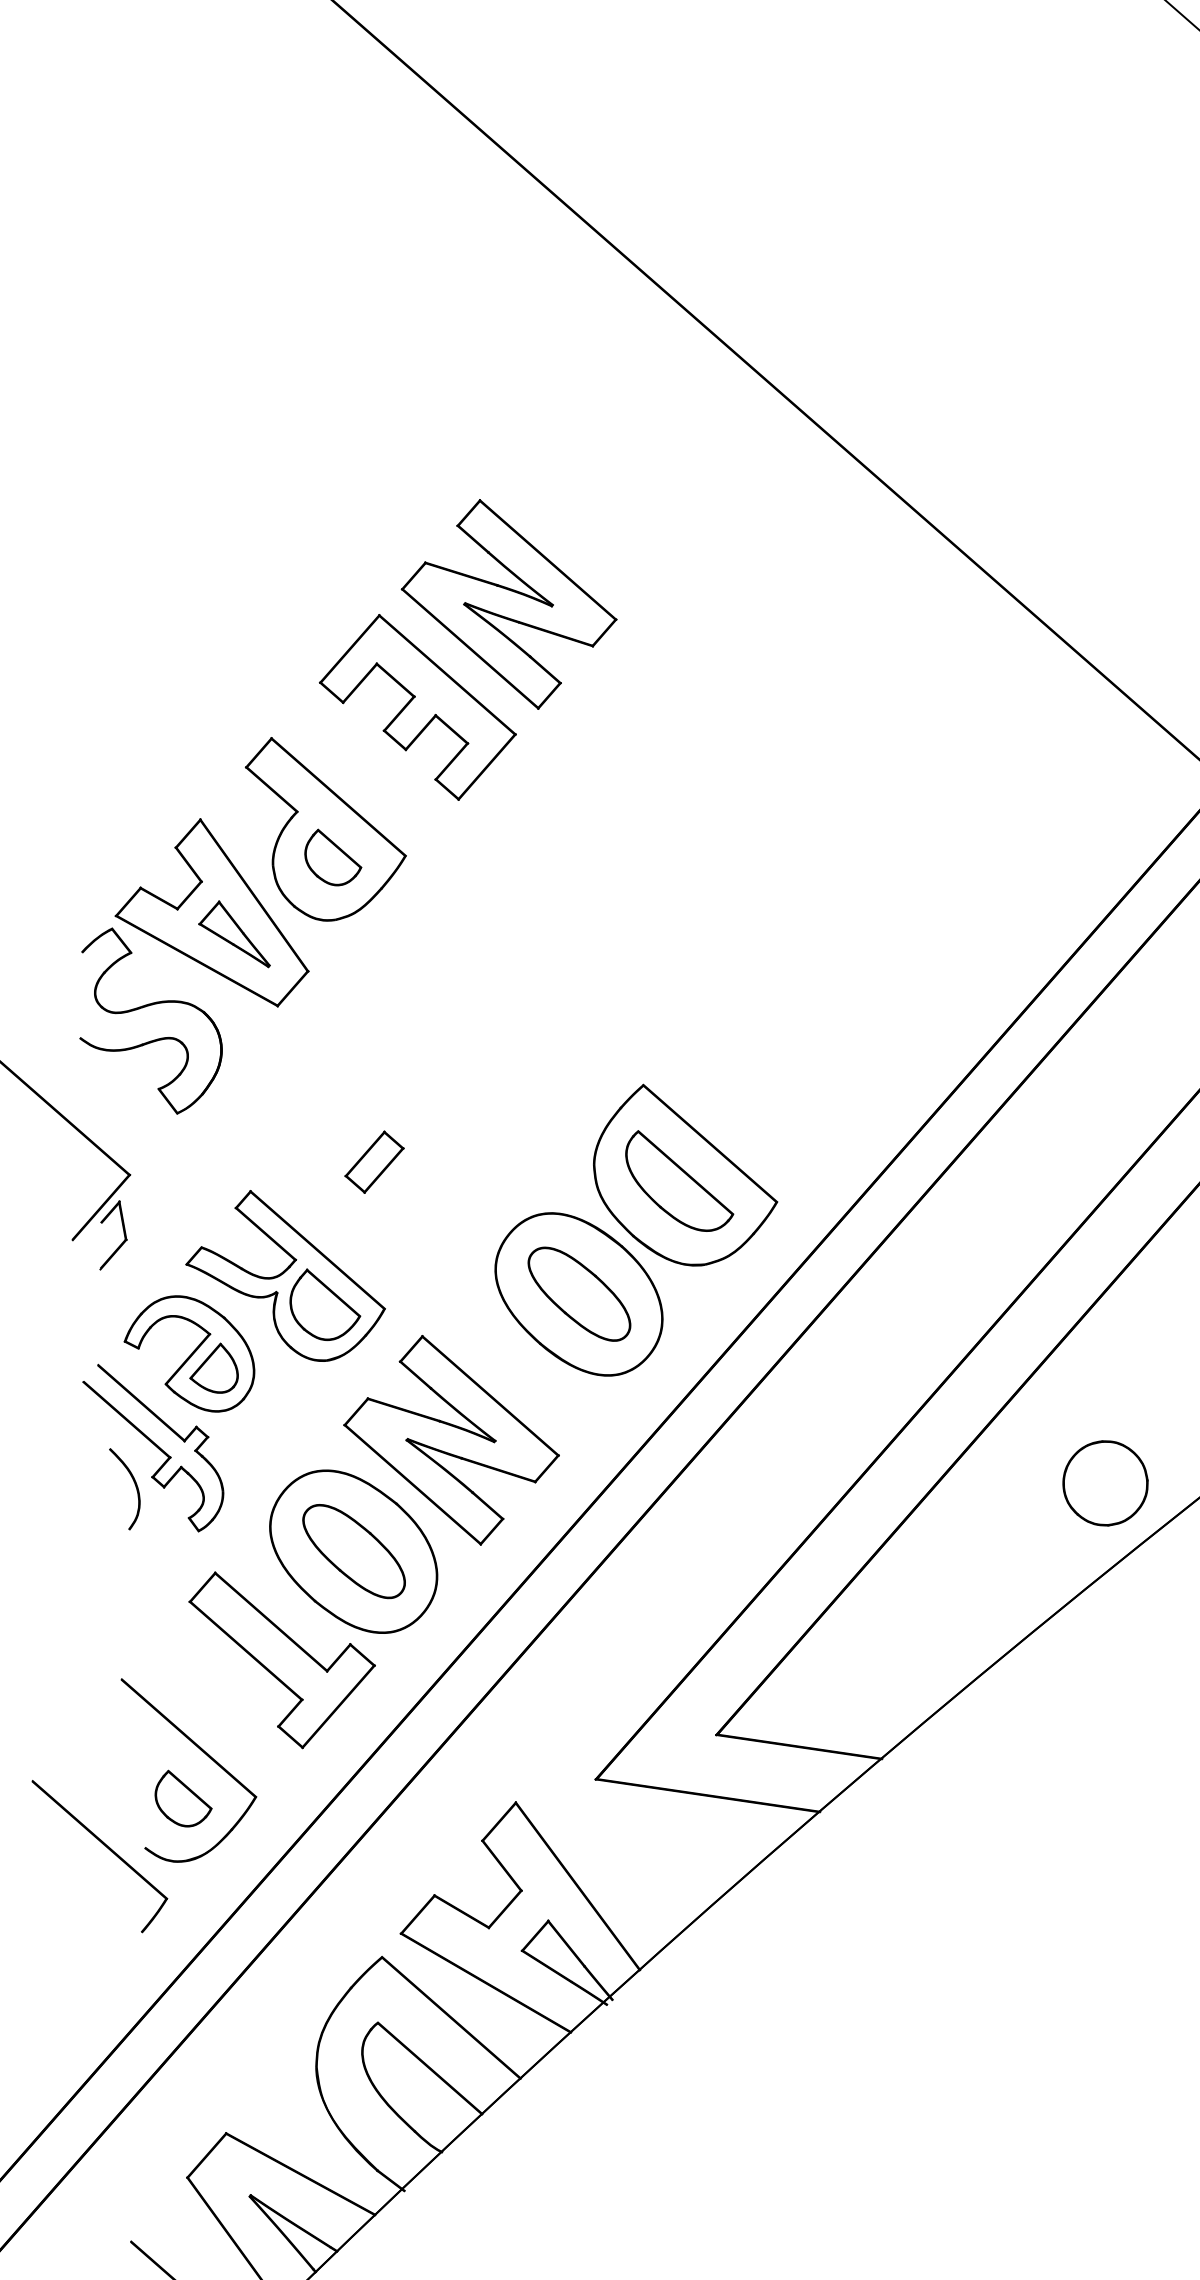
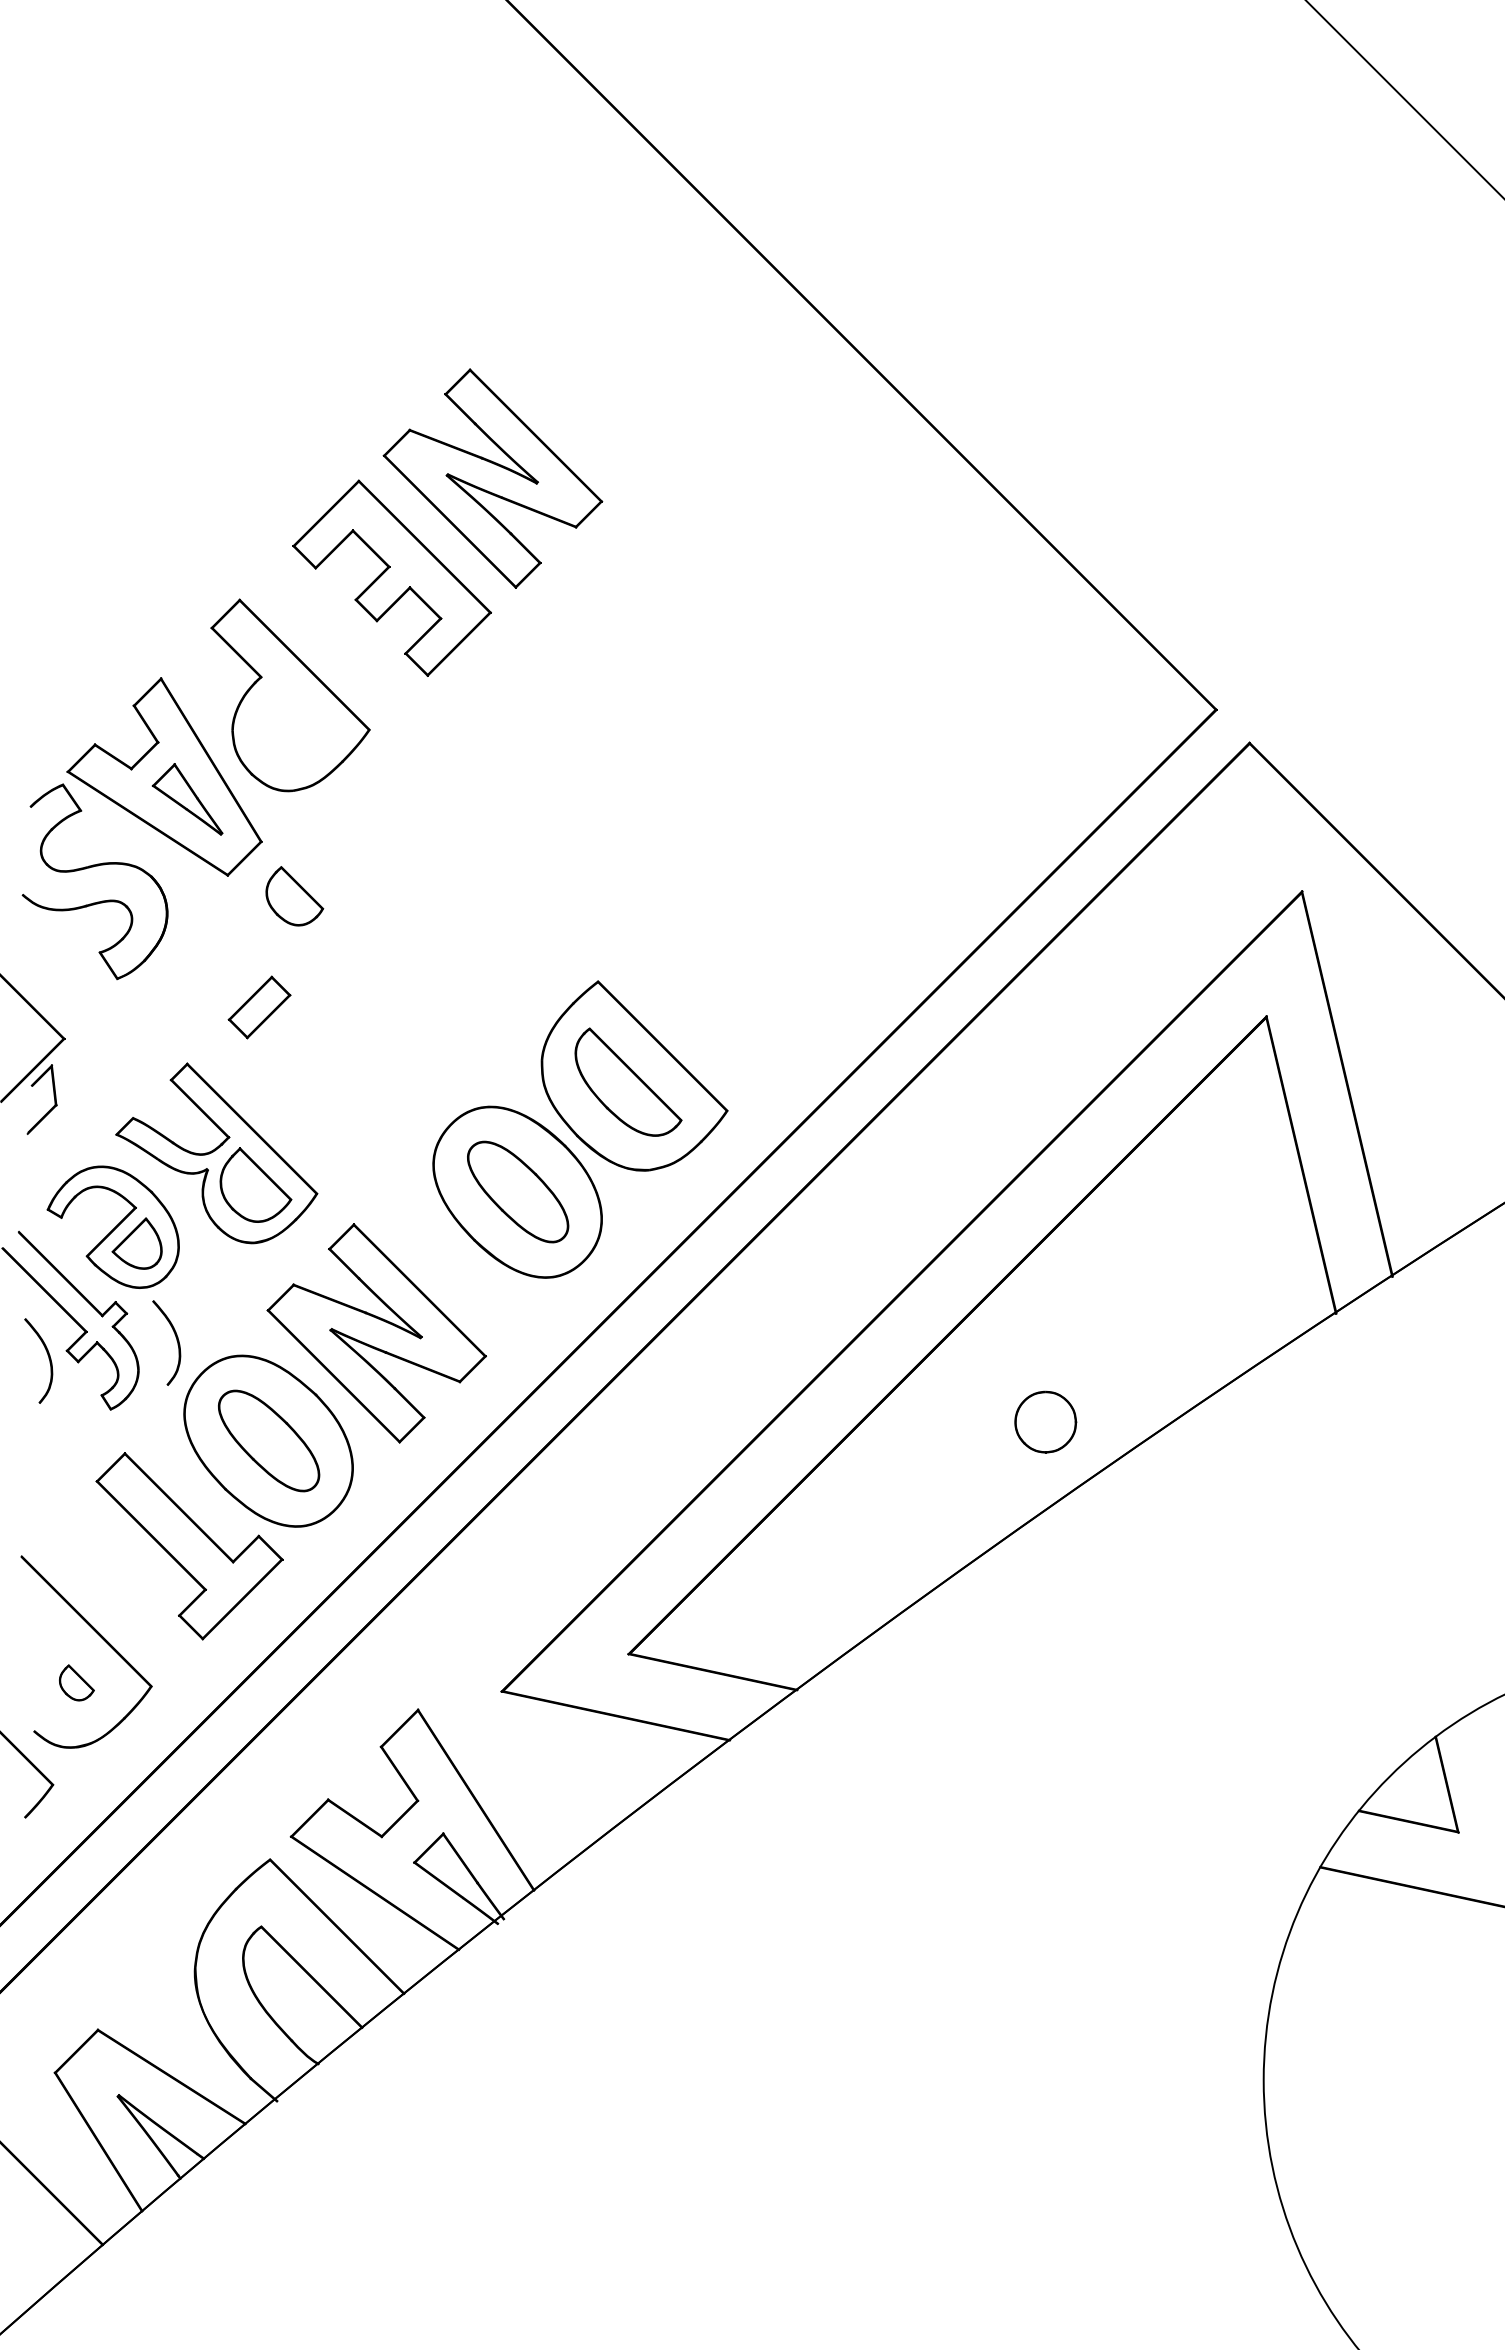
part: (332, 857) -> (294, 896), moved
part: (374, 1162) -> (259, 1007), moved
part: (257, 1460) -> (176, 1340), added
part: (1105, 1482) -> (1045, 1421), size x0.7
part: (183, 1798) -> (76, 1682), size x0.6

